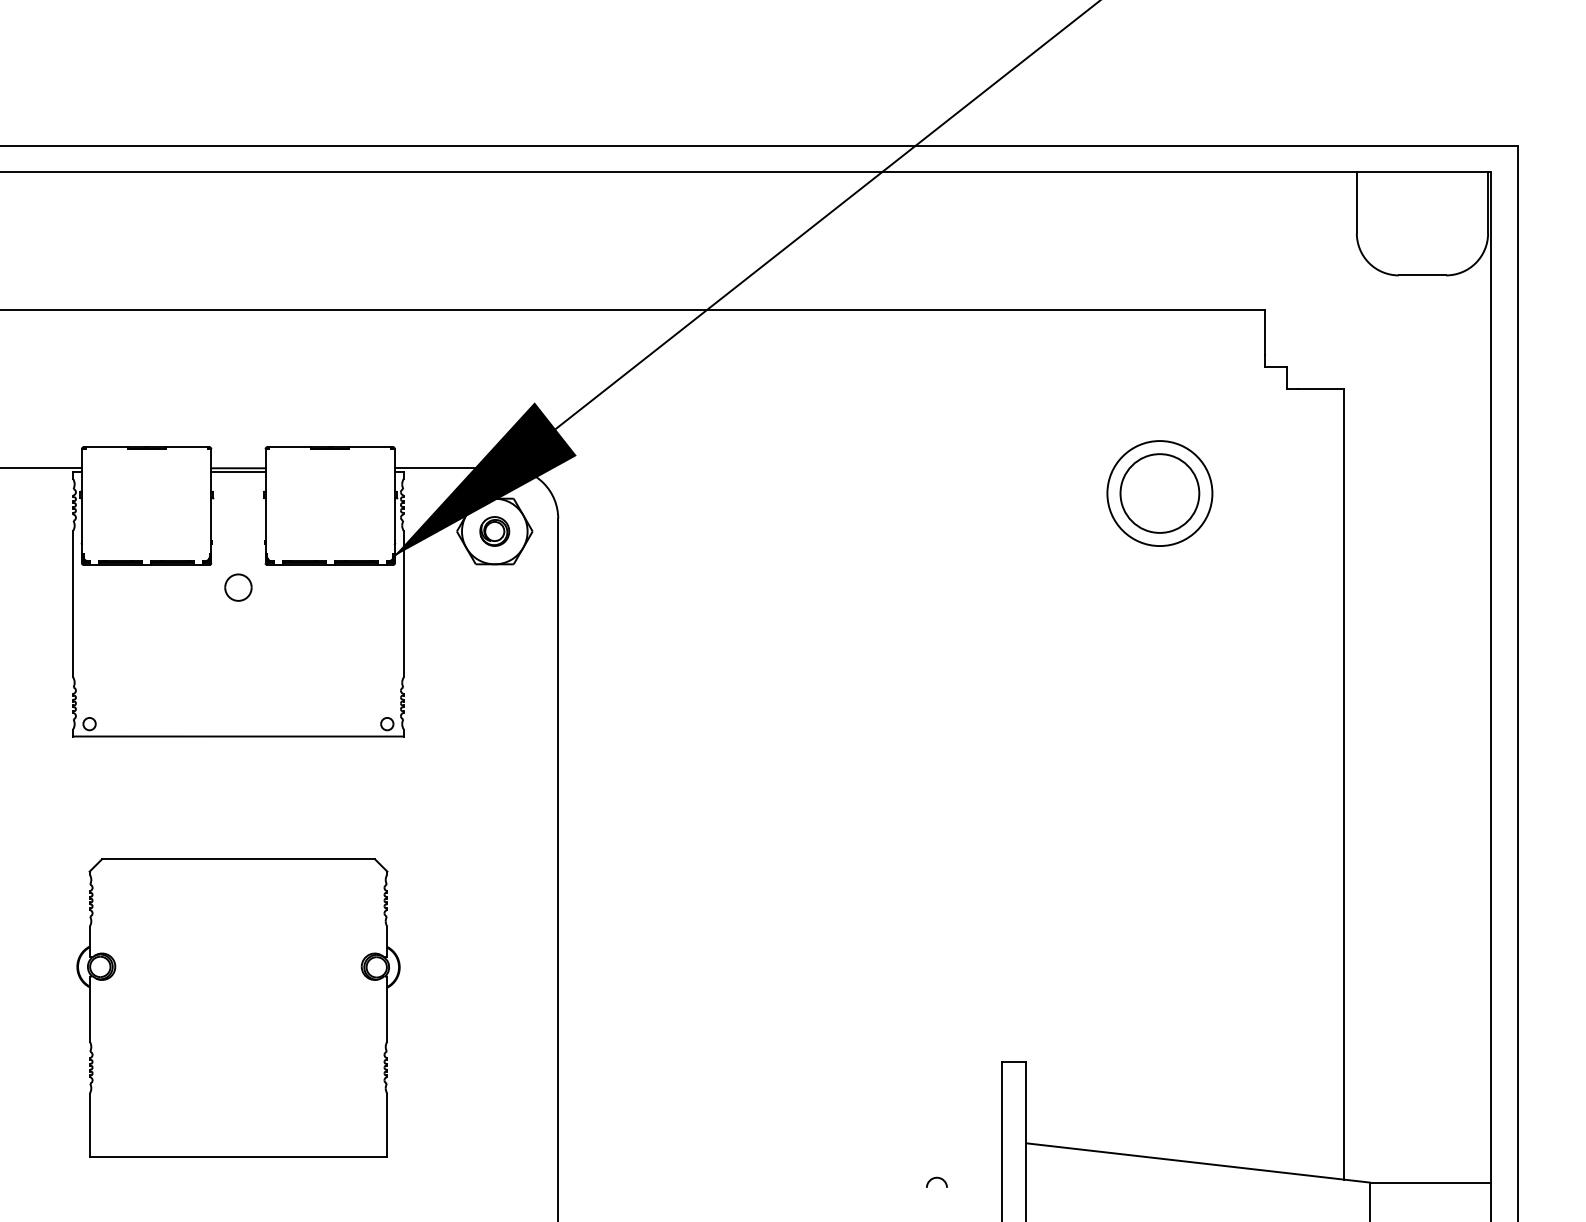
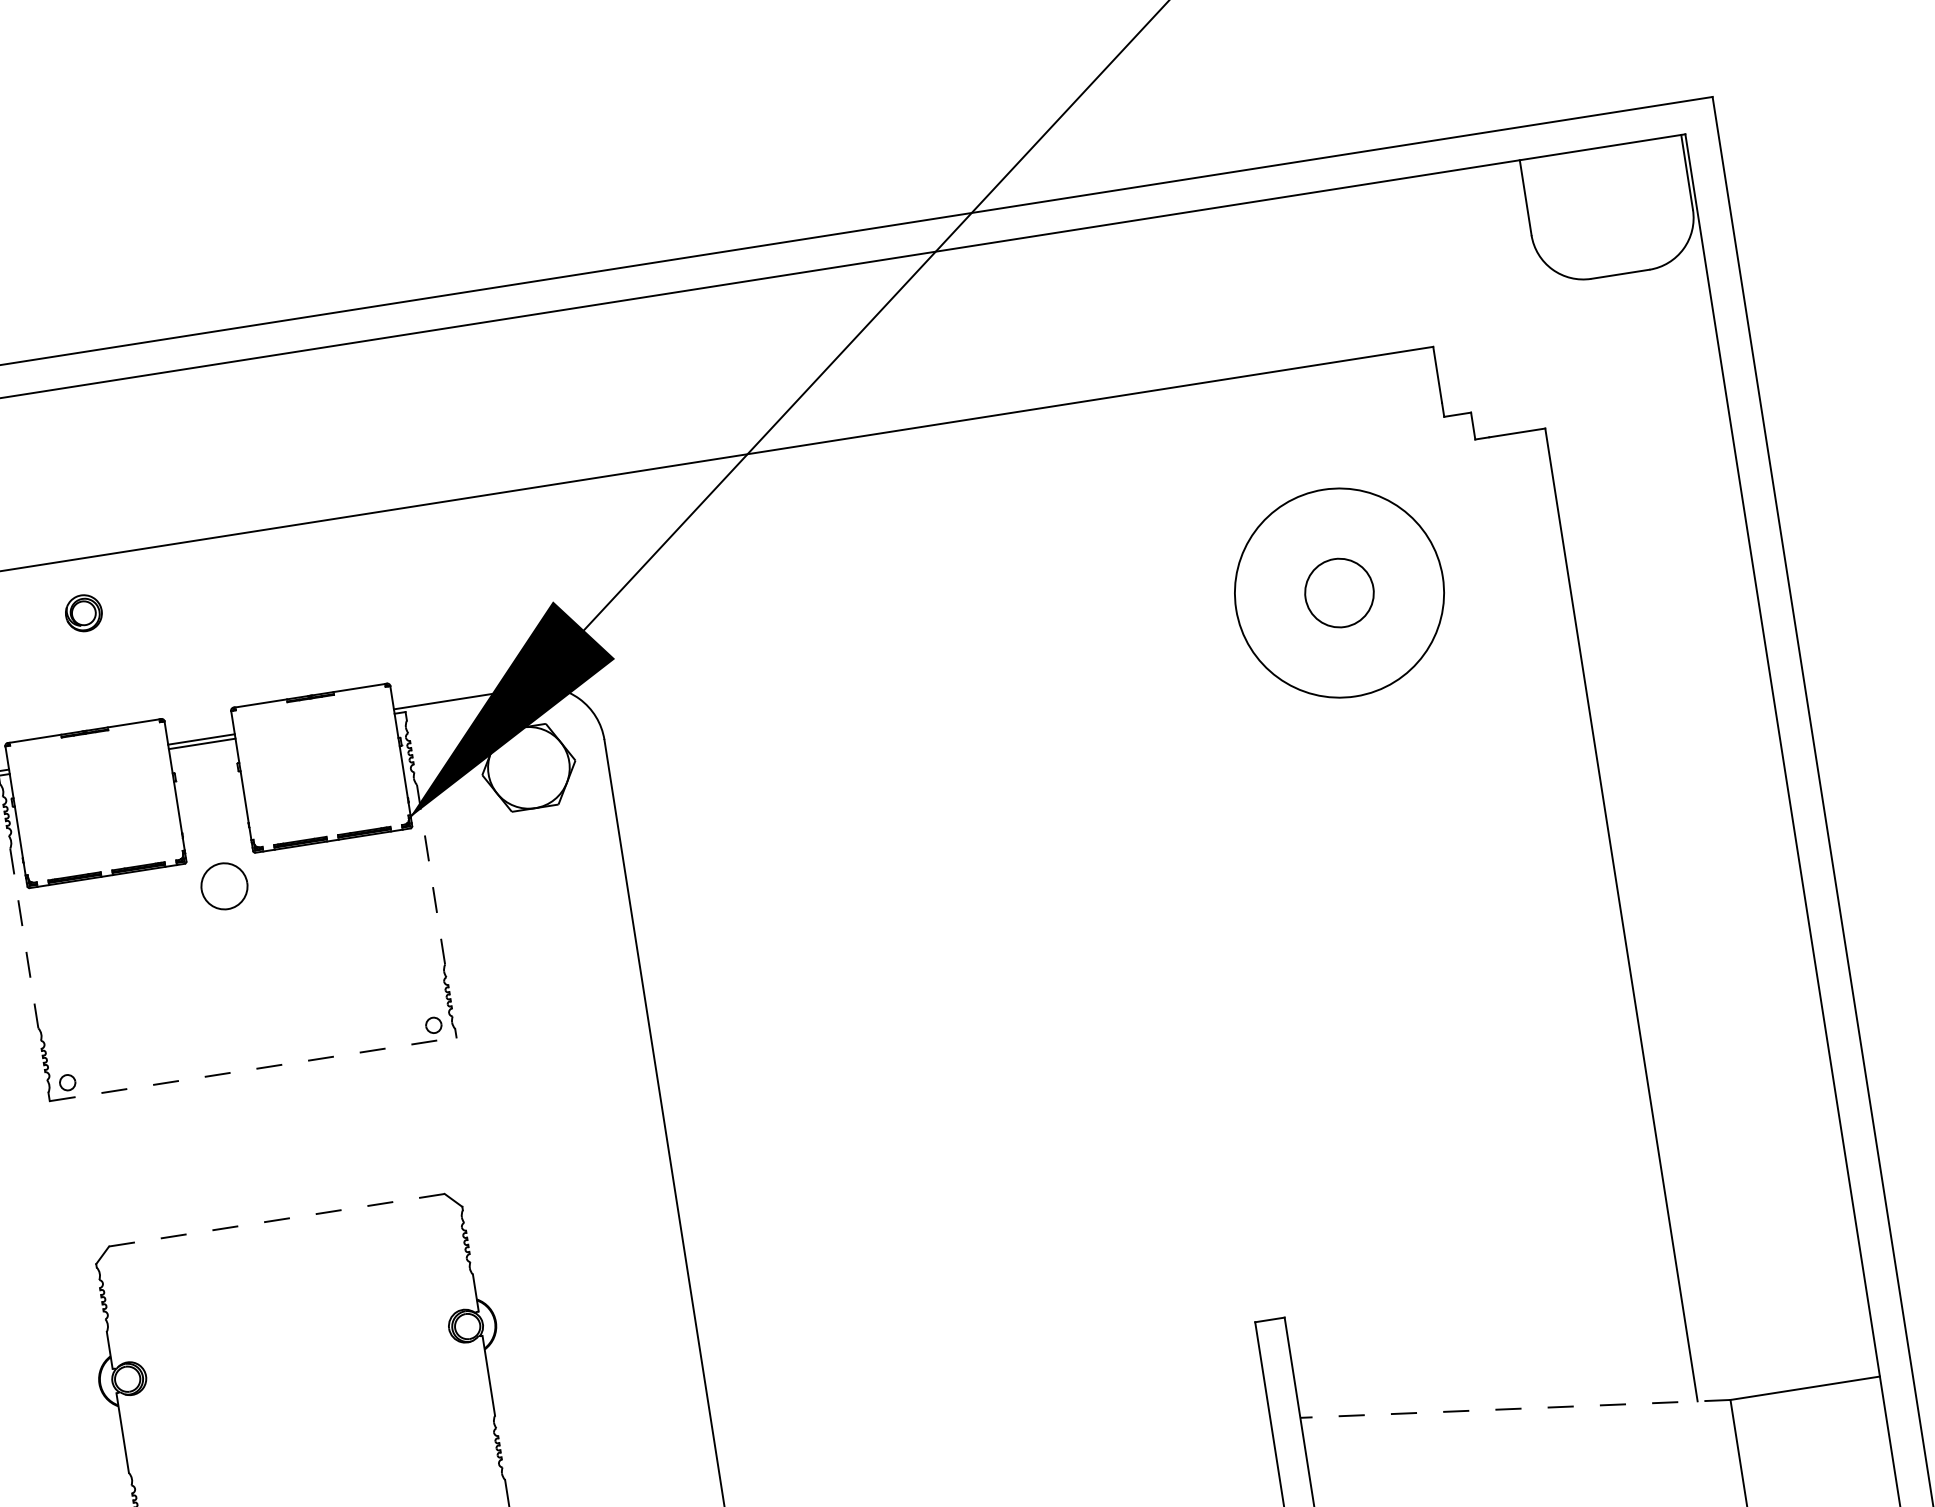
circle: (1159, 493) -> (1338, 593), size x0.7
circle: (1159, 493) -> (1338, 593), size x1.6
part: (494, 531) -> (83, 613), moved
part: (238, 587) -> (224, 886), size x1.4
line: (403, 603) -> (430, 873), solid -> dashed
line: (73, 604) -> (24, 938), solid -> dashed
line: (238, 736) -> (253, 1069), solid -> dashed
line: (239, 859) -> (278, 1220), solid -> dashed
line: (1198, 1162) -> (1515, 1408), solid -> dashed
arc: (936, 1178) -> (1196, 1478), removed

